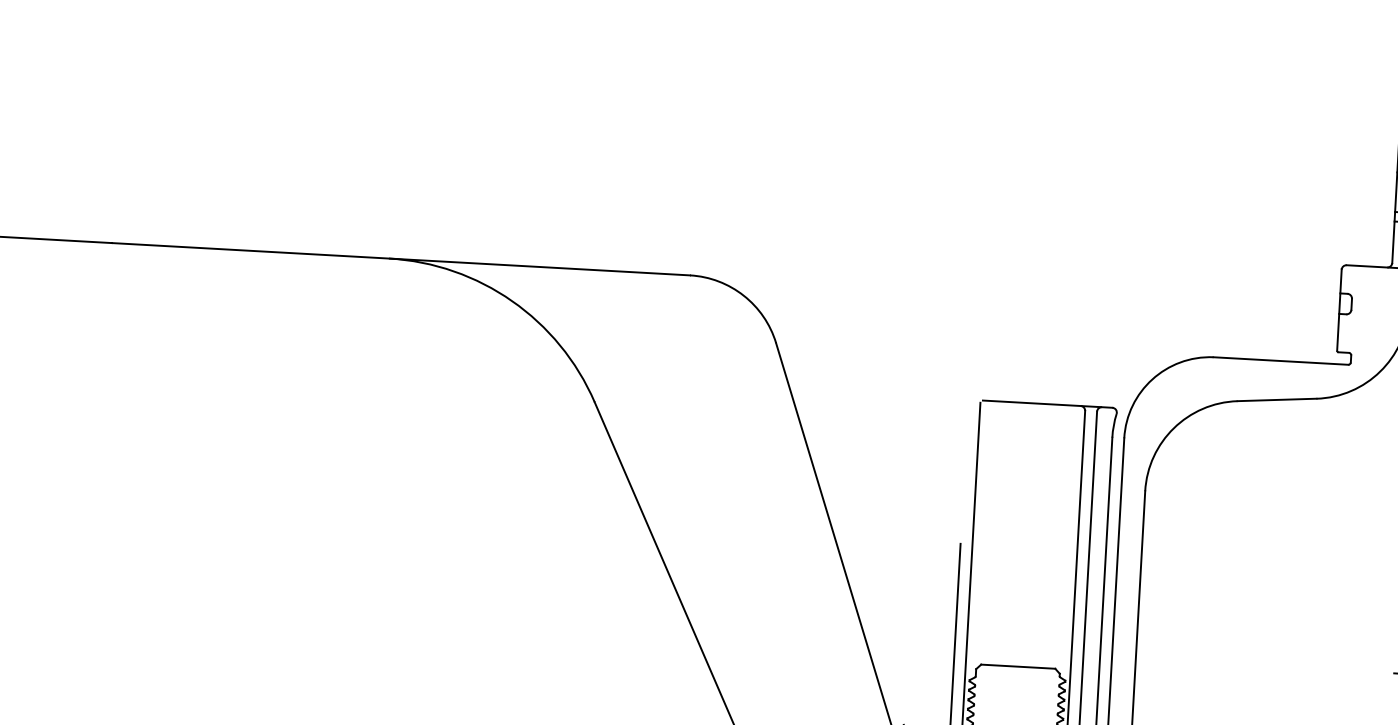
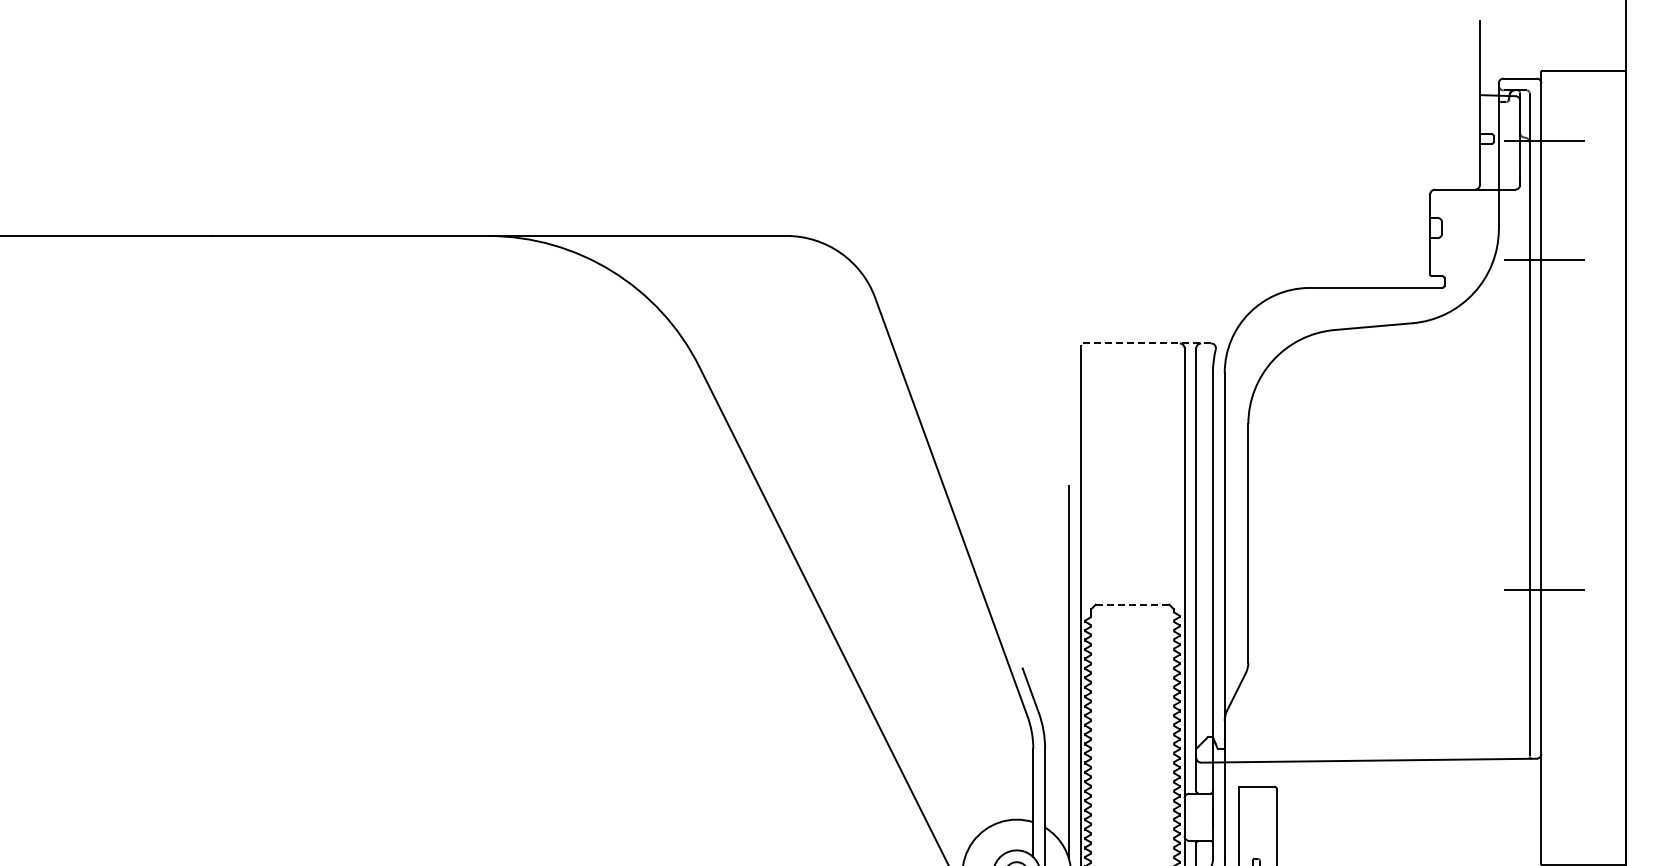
line: (1047, 404) -> (1146, 343), solid -> dashed
line: (1018, 666) -> (1132, 604), solid -> dashed

